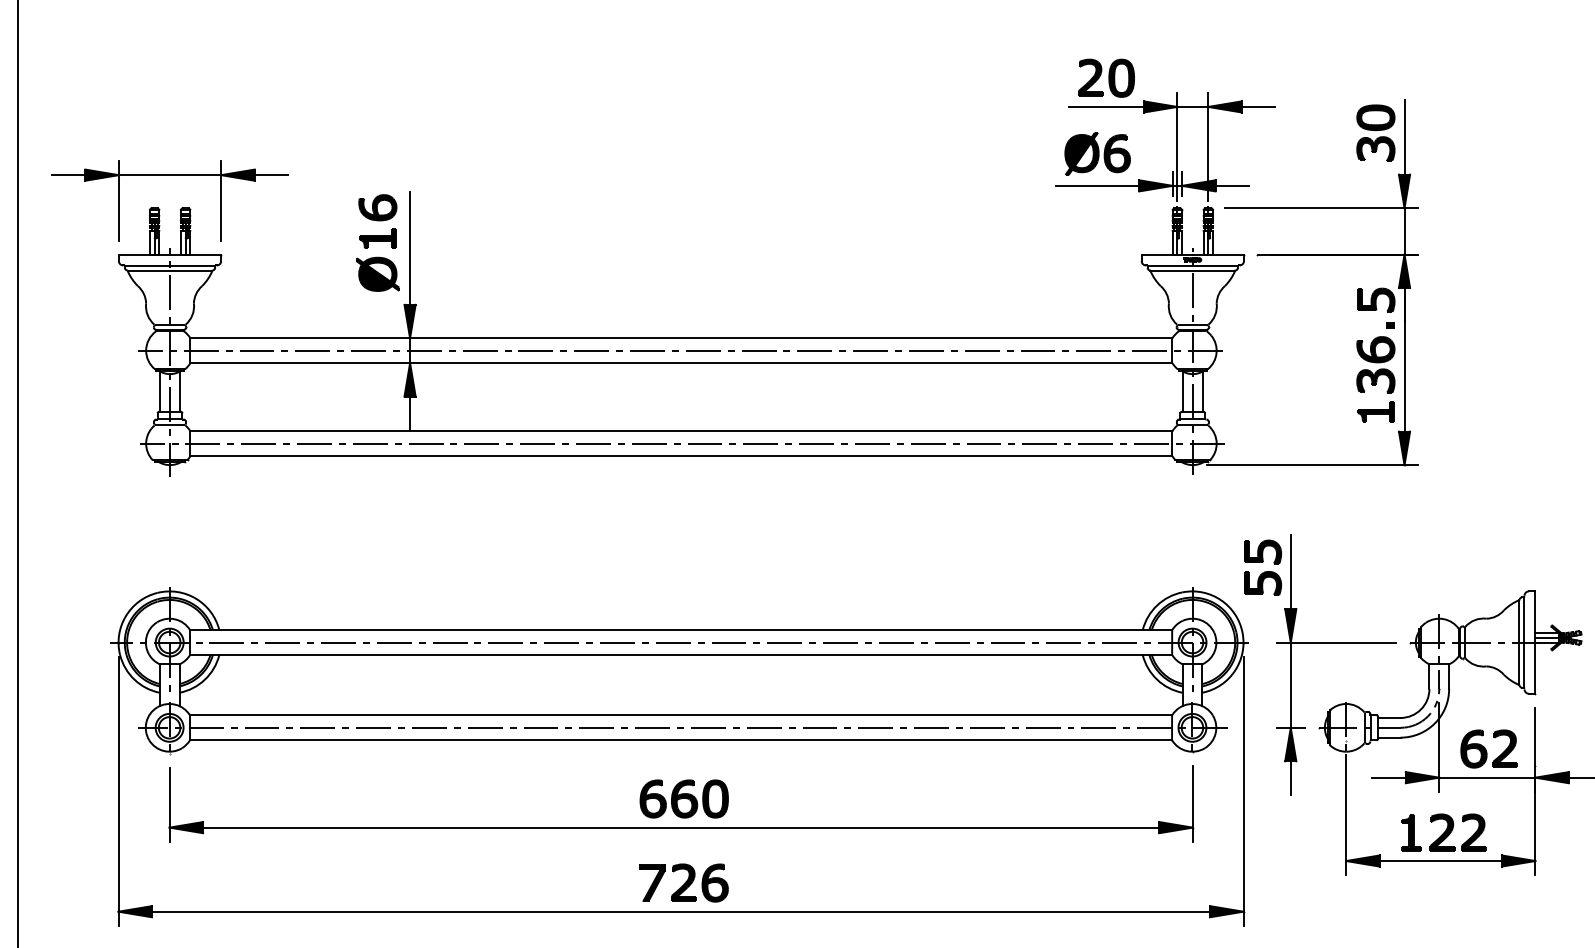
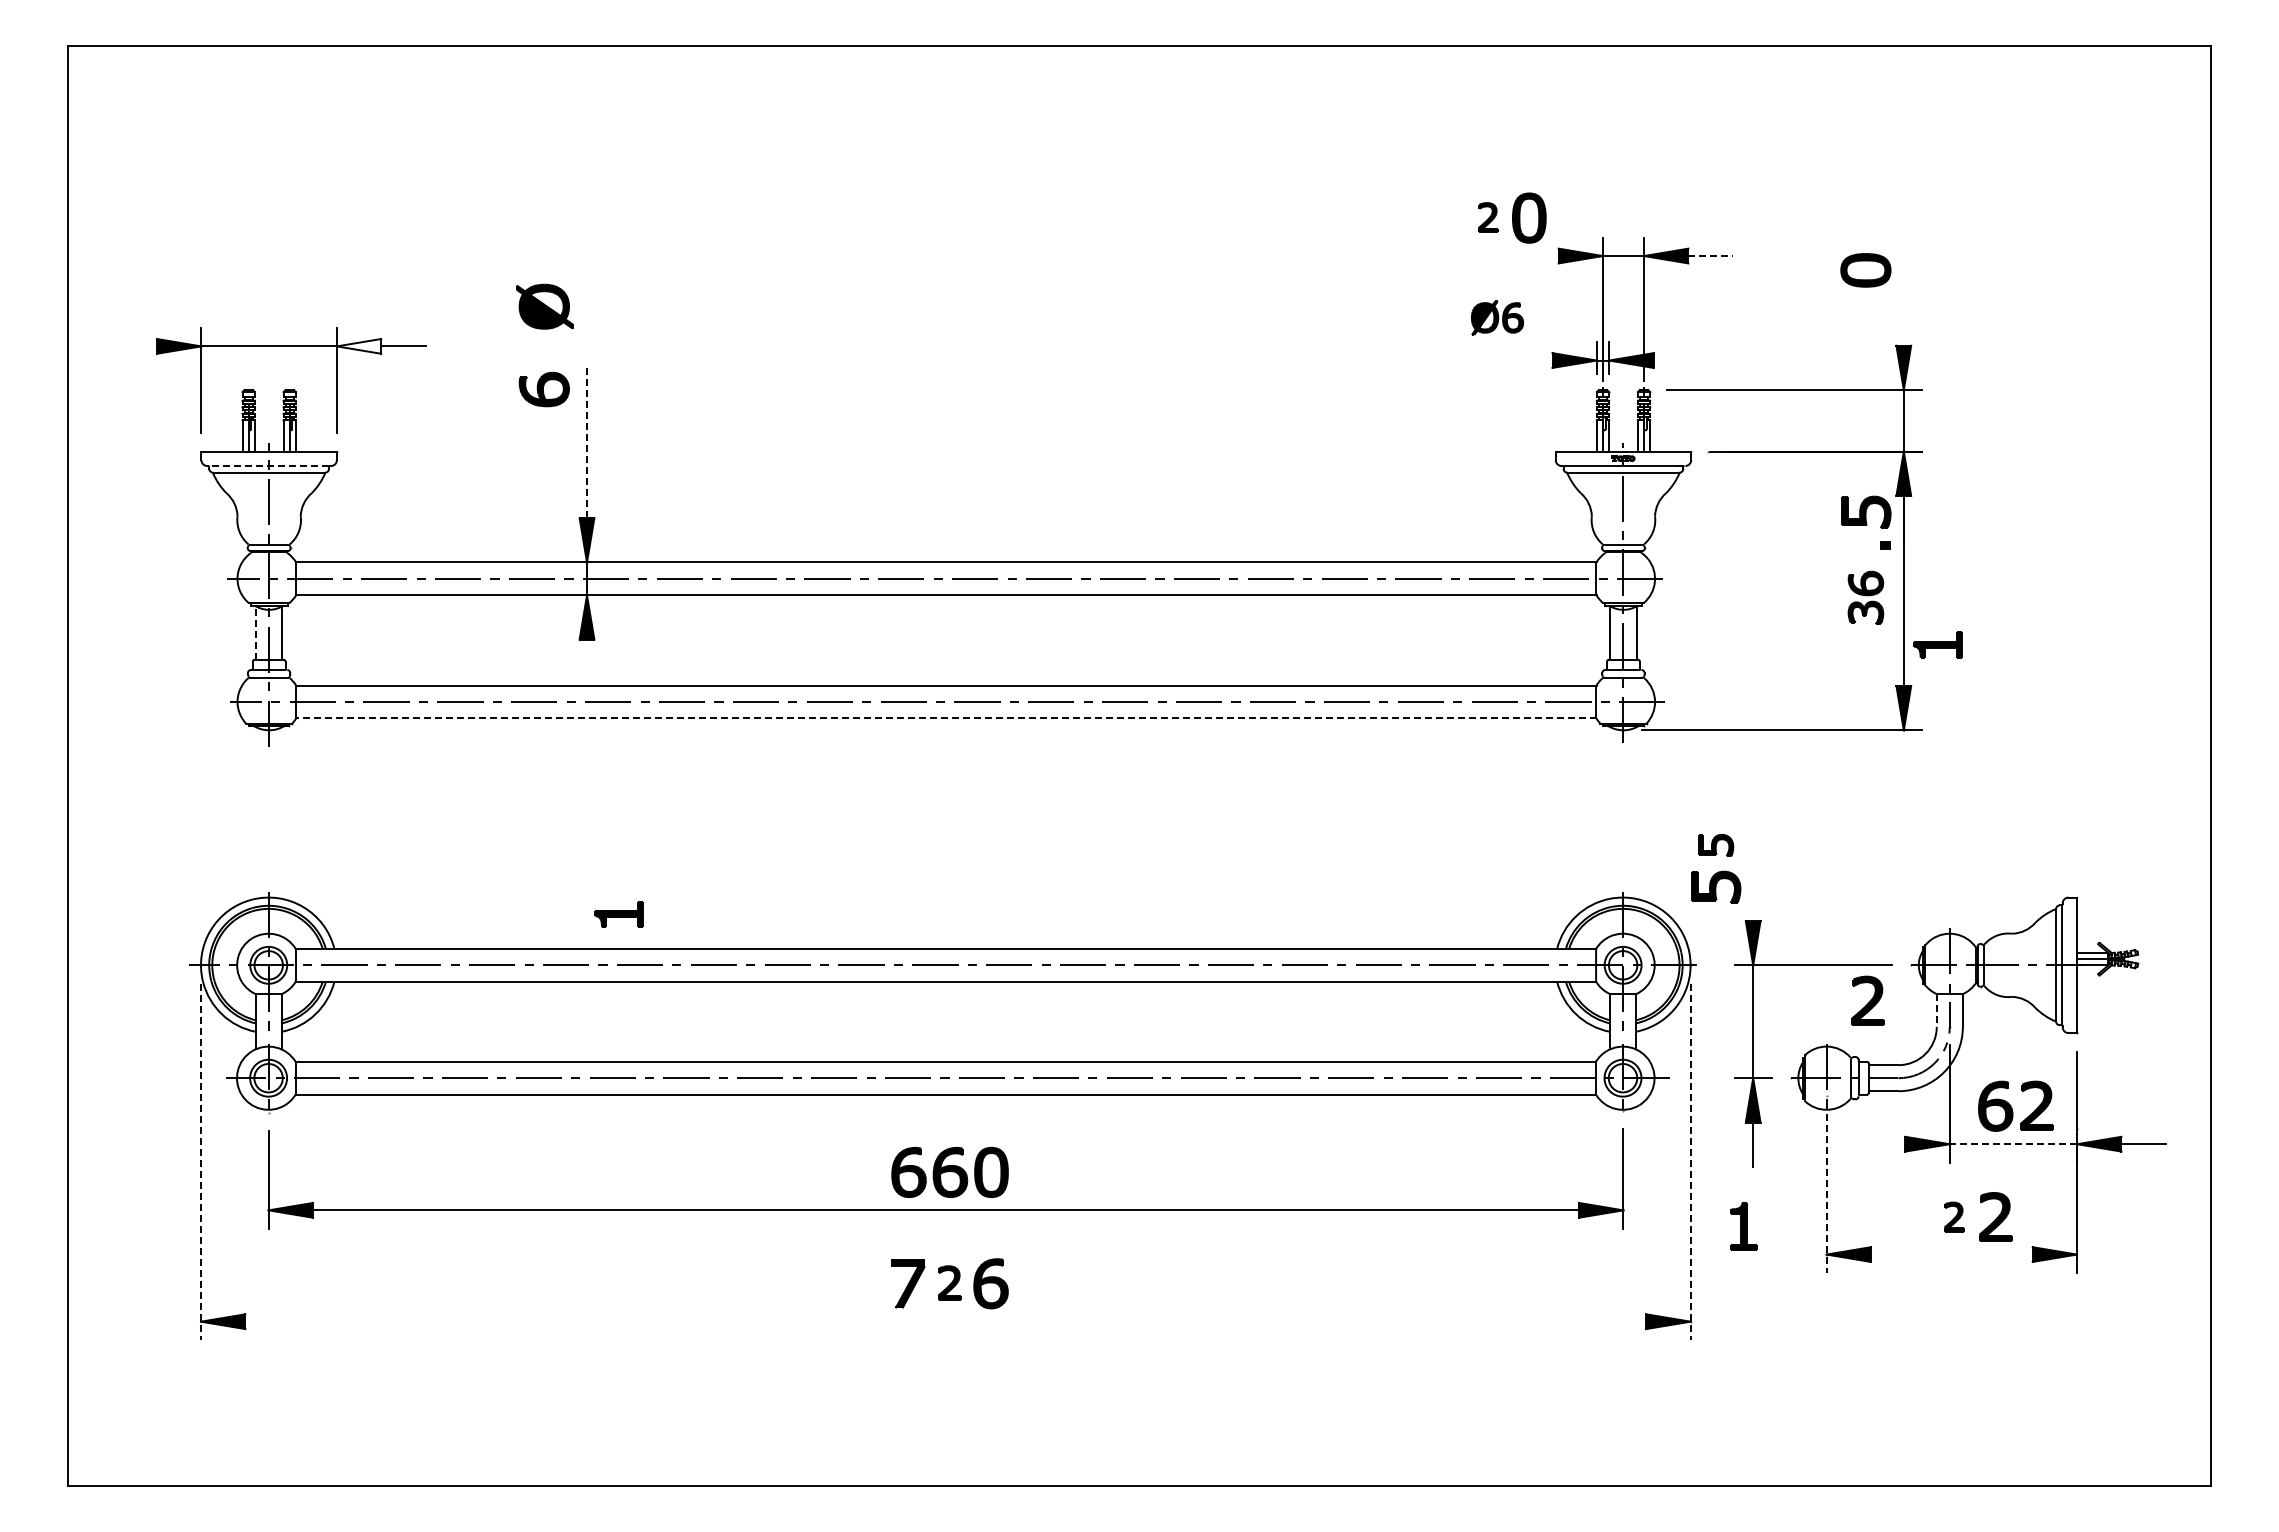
part: (1090, 77) -> (1487, 217), size x0.6
line: (1105, 107) -> (1508, 256), removed
line: (1259, 107) -> (1711, 256), solid -> dashed
line: (1404, 136) -> (1903, 295), removed
part: (1375, 148) -> (1865, 311), removed
part: (1097, 153) -> (1497, 317), size x0.6
line: (68, 175) -> (134, 346), removed
fill: (237, 175) -> (358, 346), removed
line: (1096, 185) -> (1496, 360), removed
line: (1232, 185) -> (1675, 360), removed
part: (377, 238) -> (618, 914), moved
line: (410, 248) -> (587, 443), solid -> dashed
line: (170, 265) -> (269, 466), solid -> dashed
part: (377, 274) -> (544, 306), moved
part: (1375, 364) -> (1865, 597), size x0.7
line: (160, 391) -> (256, 633), solid -> dashed
part: (1375, 411) -> (1937, 644), moved
line: (410, 413) -> (587, 661), removed
line: (680, 456) -> (945, 718), solid -> dashed
part: (1263, 552) -> (1716, 845), size x0.7
line: (1291, 571) -> (1753, 871), removed
part: (1377, 669) -> (1867, 1000), added
line: (1429, 677) -> (1936, 1011), solid -> dashed
line: (1389, 777) -> (1883, 1144), removed
line: (1487, 777) -> (2013, 1144), solid -> dashed
line: (118, 791) -> (201, 1162), solid -> dashed
line: (1243, 791) -> (1690, 1162), solid -> dashed
line: (1346, 815) -> (1826, 1194), solid -> dashed
part: (1442, 832) -> (1953, 1216), size x0.6
part: (1411, 833) -> (1743, 1226), moved
line: (1440, 860) -> (1951, 1254), removed
part: (683, 882) -> (949, 1282), size x0.7
line: (680, 911) -> (945, 1321), removed

